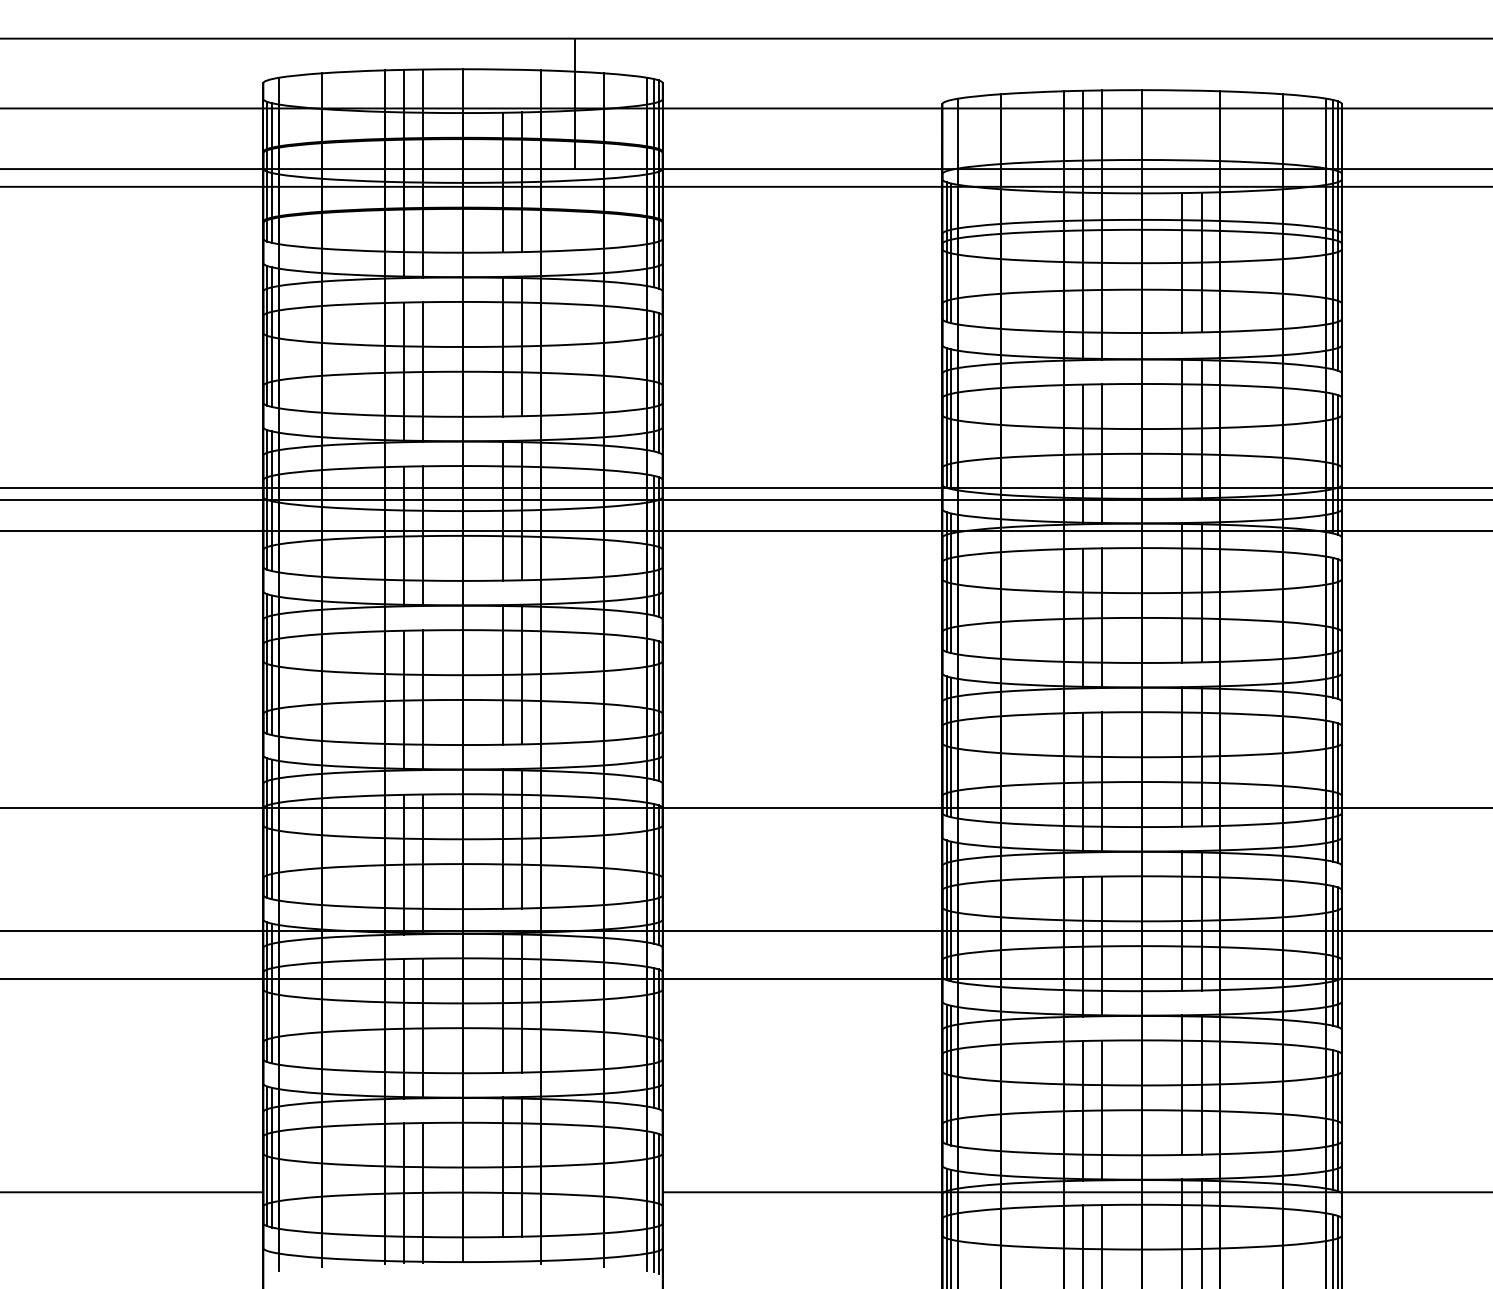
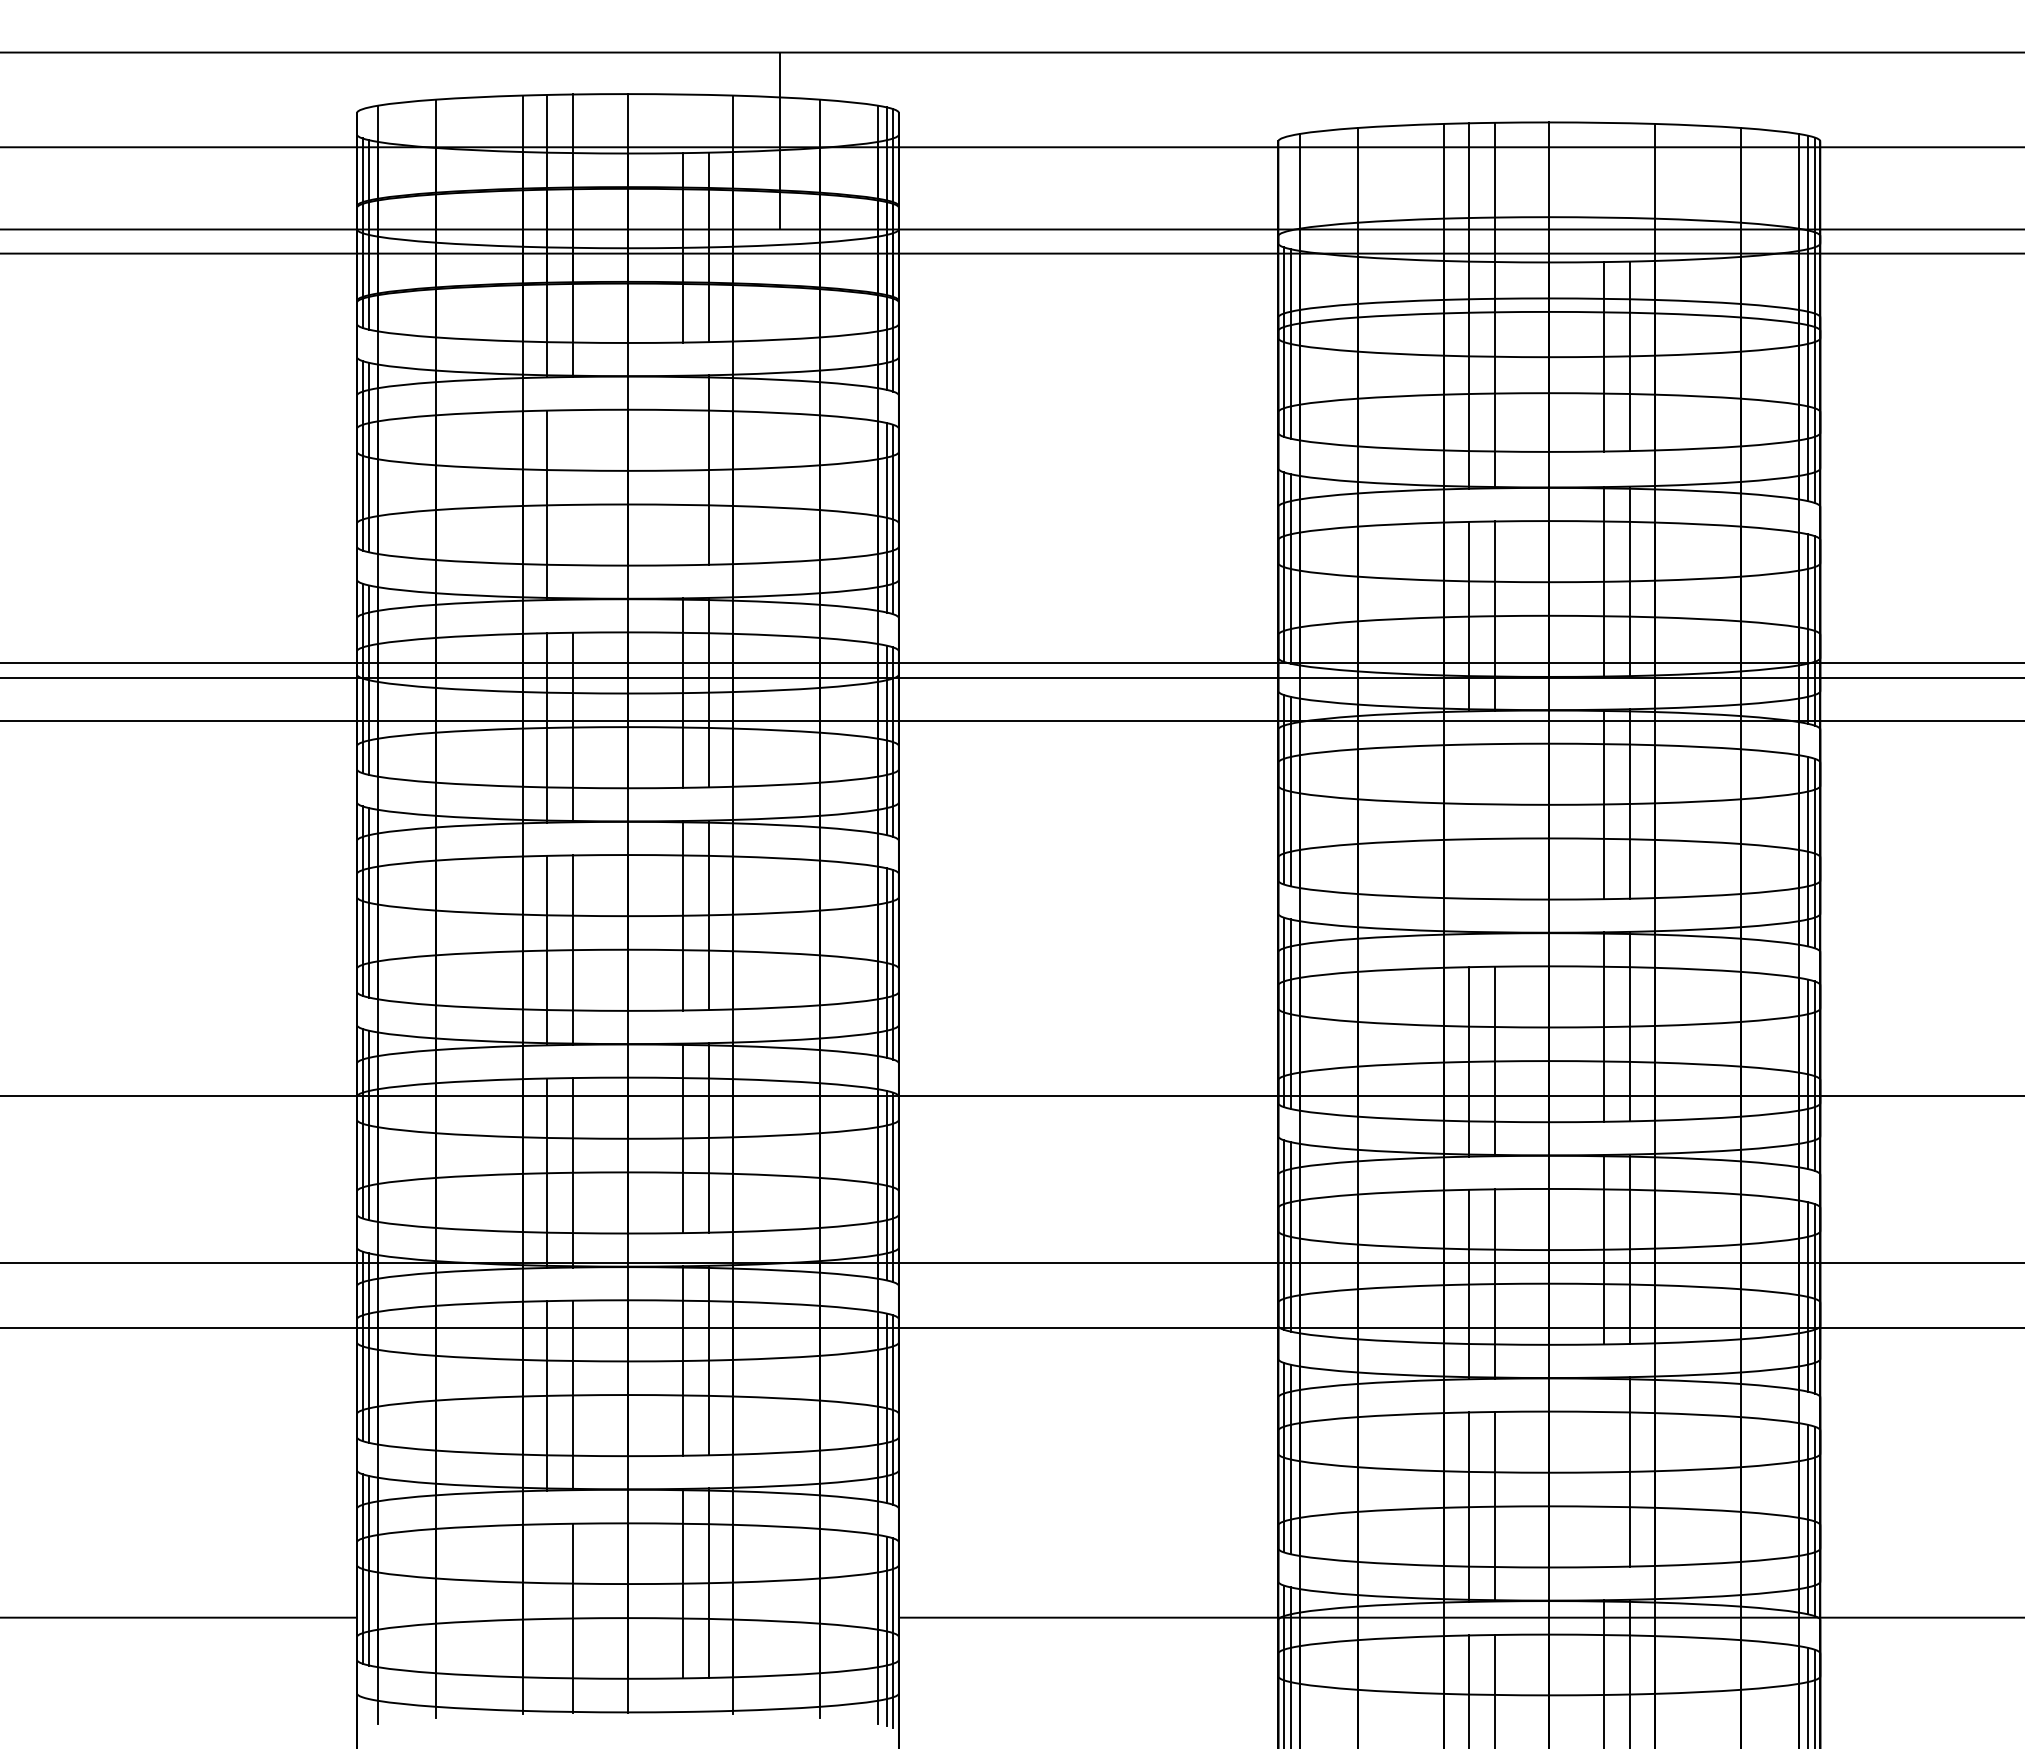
line: (503, 346) -> (682, 470), removed
line: (422, 371) -> (573, 504), removed
line: (1101, 617) -> (1494, 838), removed
line: (1082, 618) -> (1468, 839), removed
line: (1182, 1085) -> (1603, 1472), removed
line: (403, 1192) -> (547, 1618), removed

